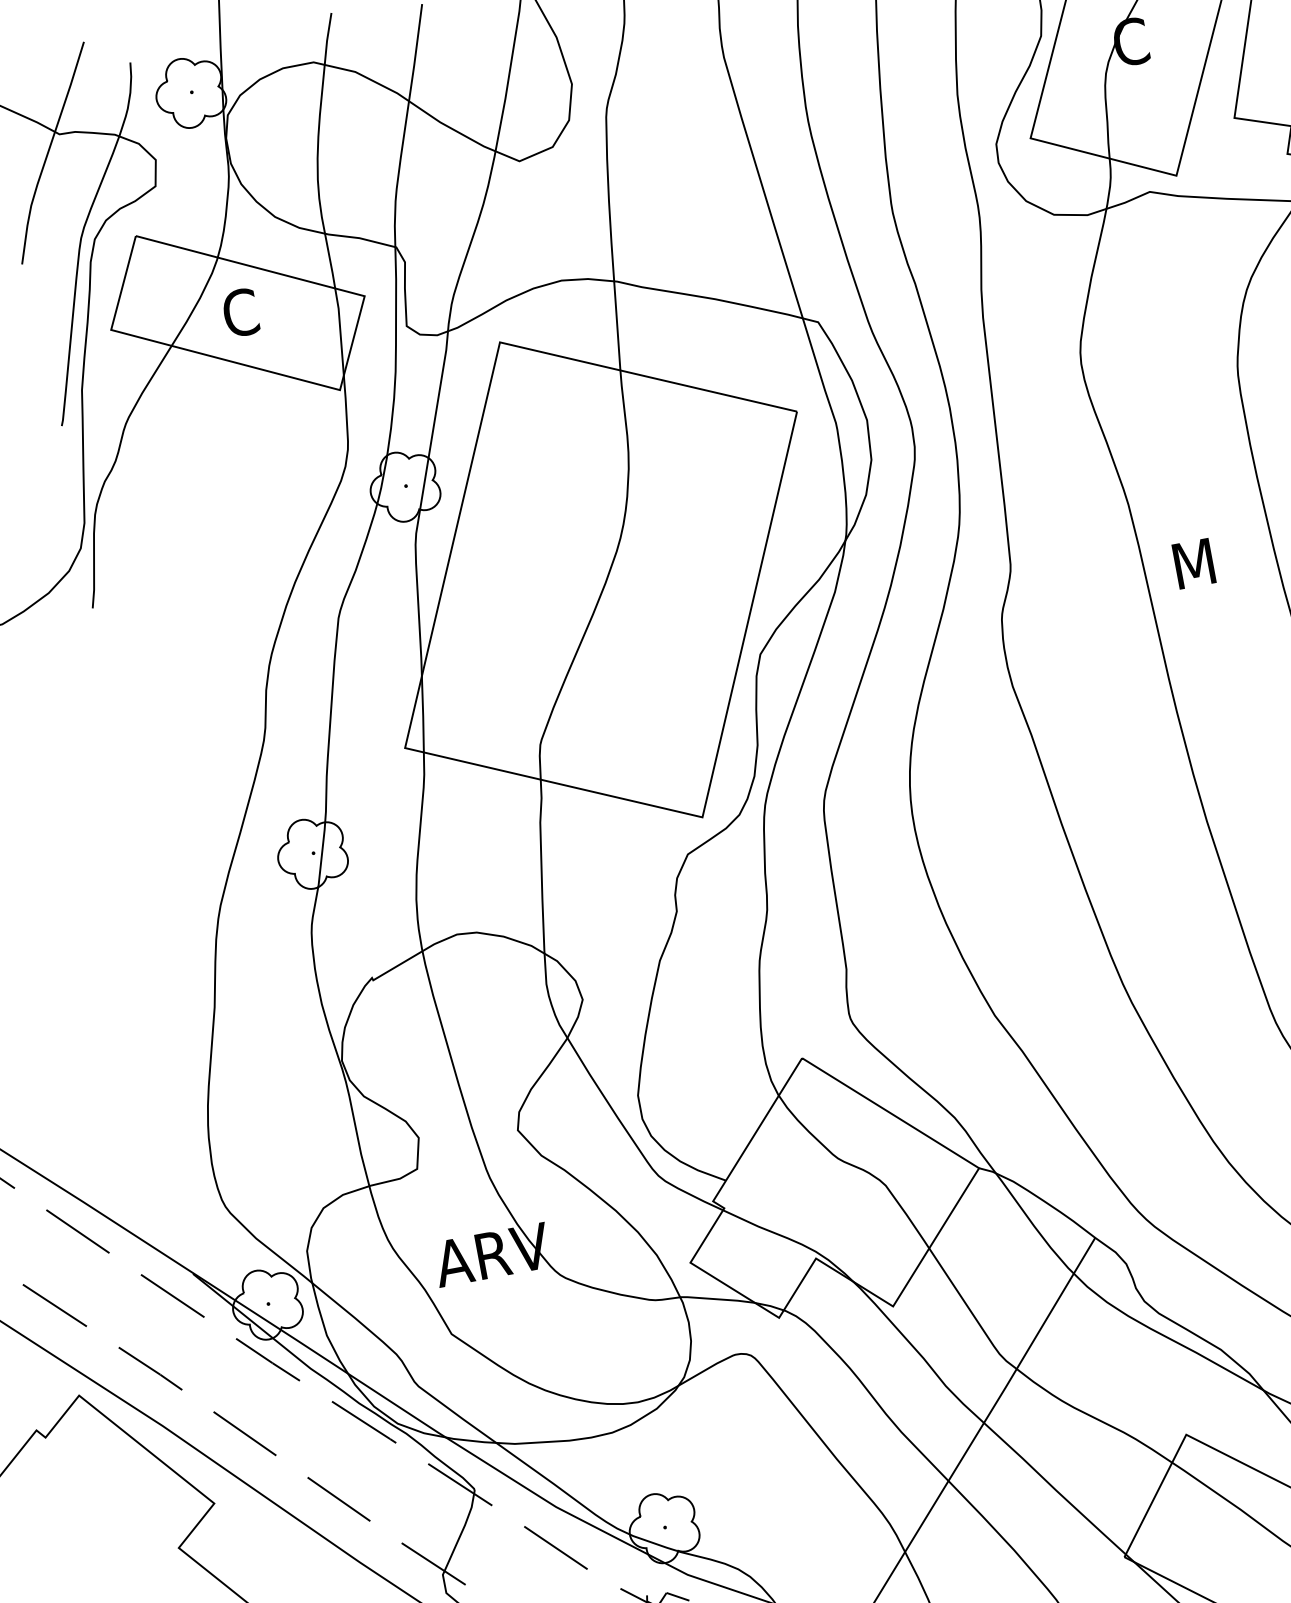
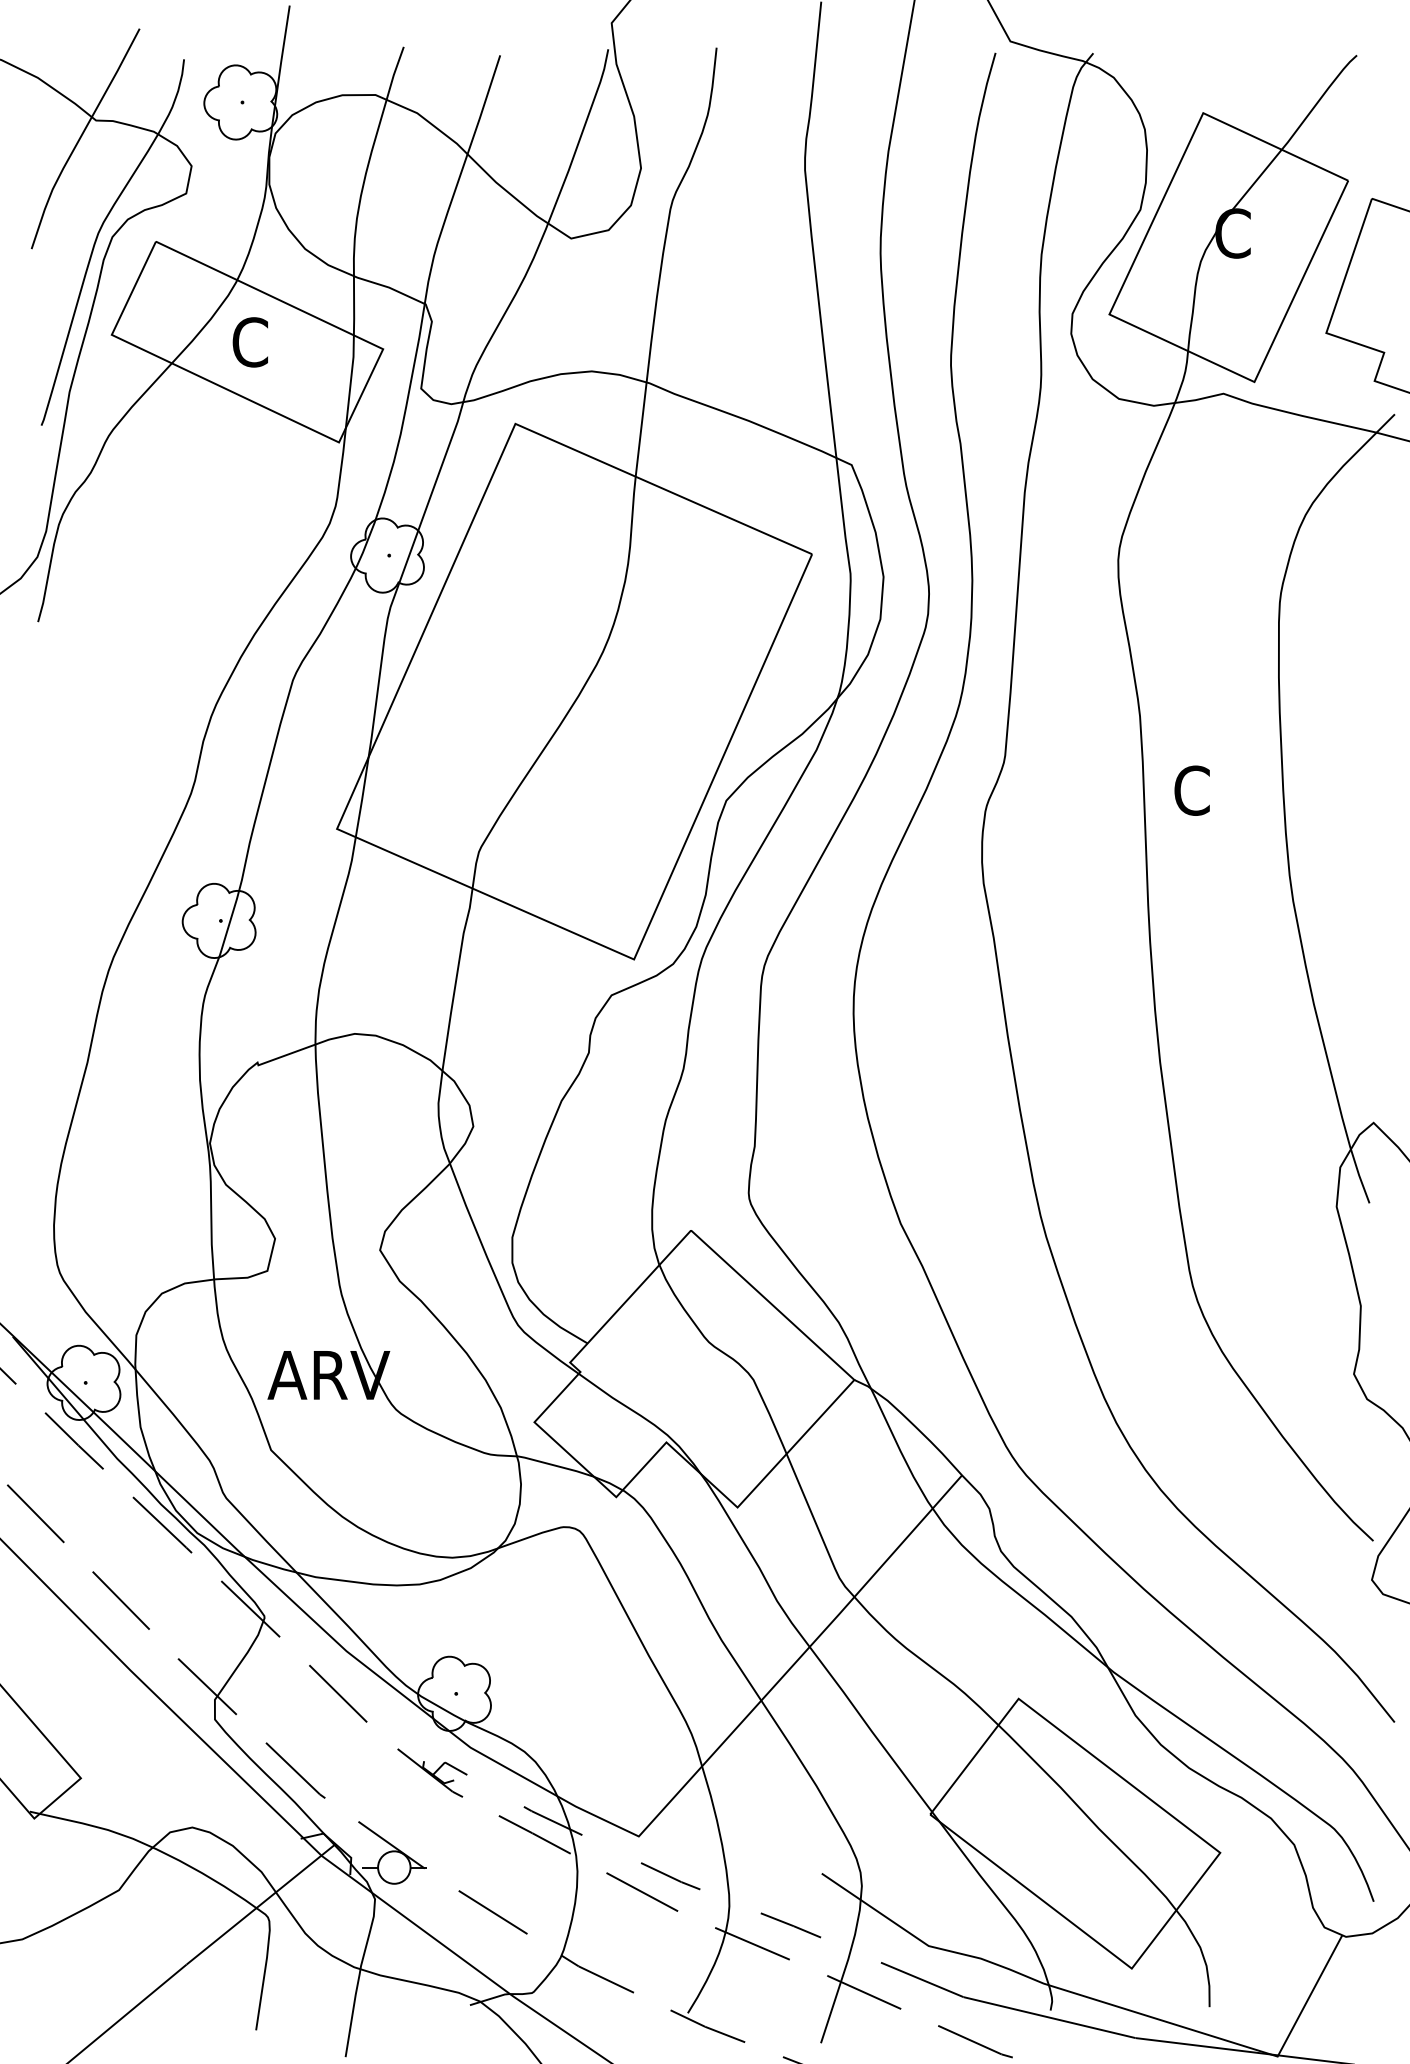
text: (1192, 563) -> (1195, 790), M -> C

